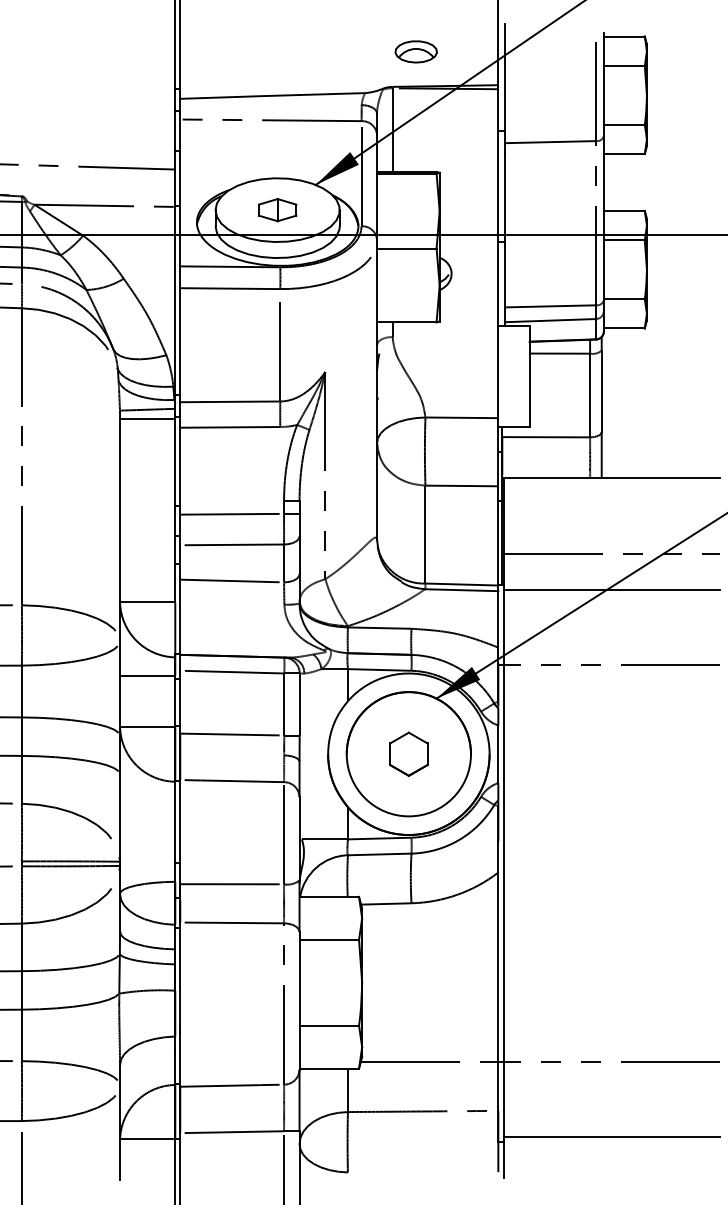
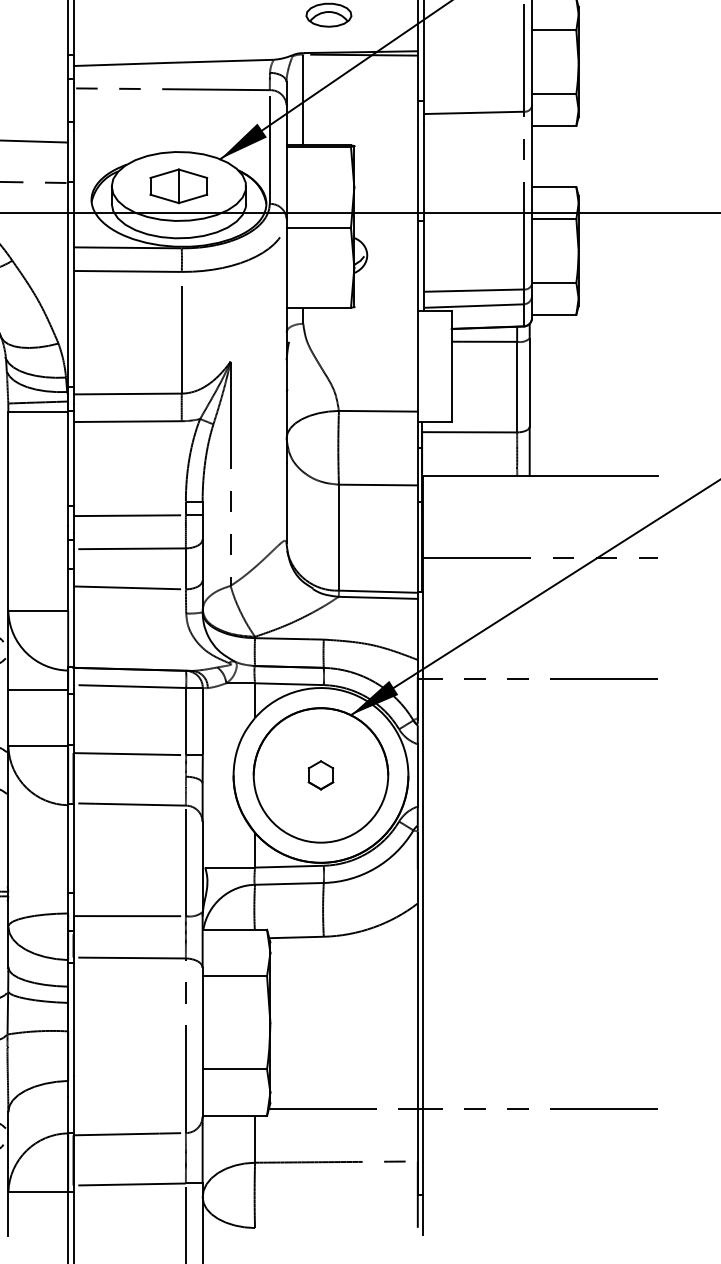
part: (277, 210) -> (178, 186), size x1.4
line: (611, 590) -> (540, 598), removed
part: (408, 753) -> (320, 774), size x0.6
line: (611, 1136) -> (540, 1189), removed

